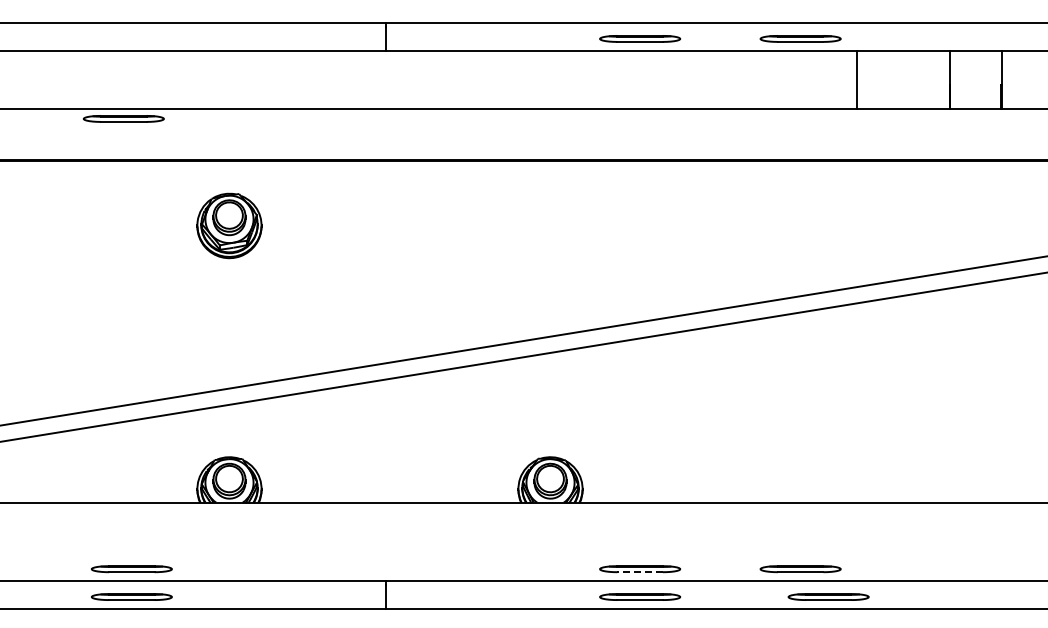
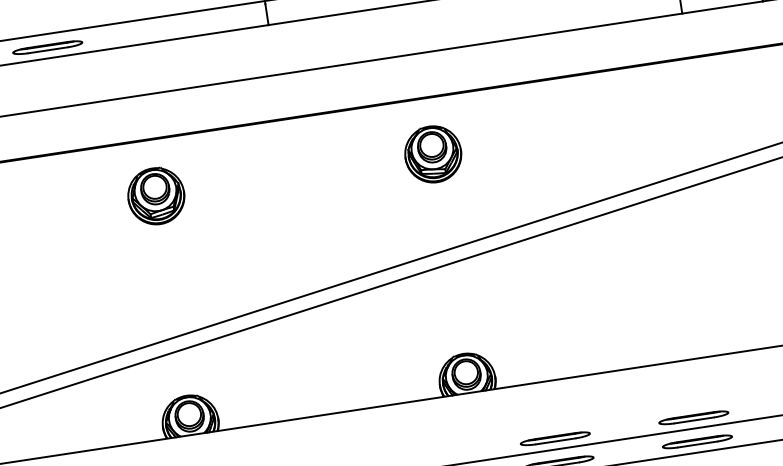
part: (123, 118) -> (47, 47), moved
part: (550, 225) -> (433, 154), added
line: (640, 572) -> (556, 441), dashed -> solid
part: (828, 596) -> (697, 441), moved

